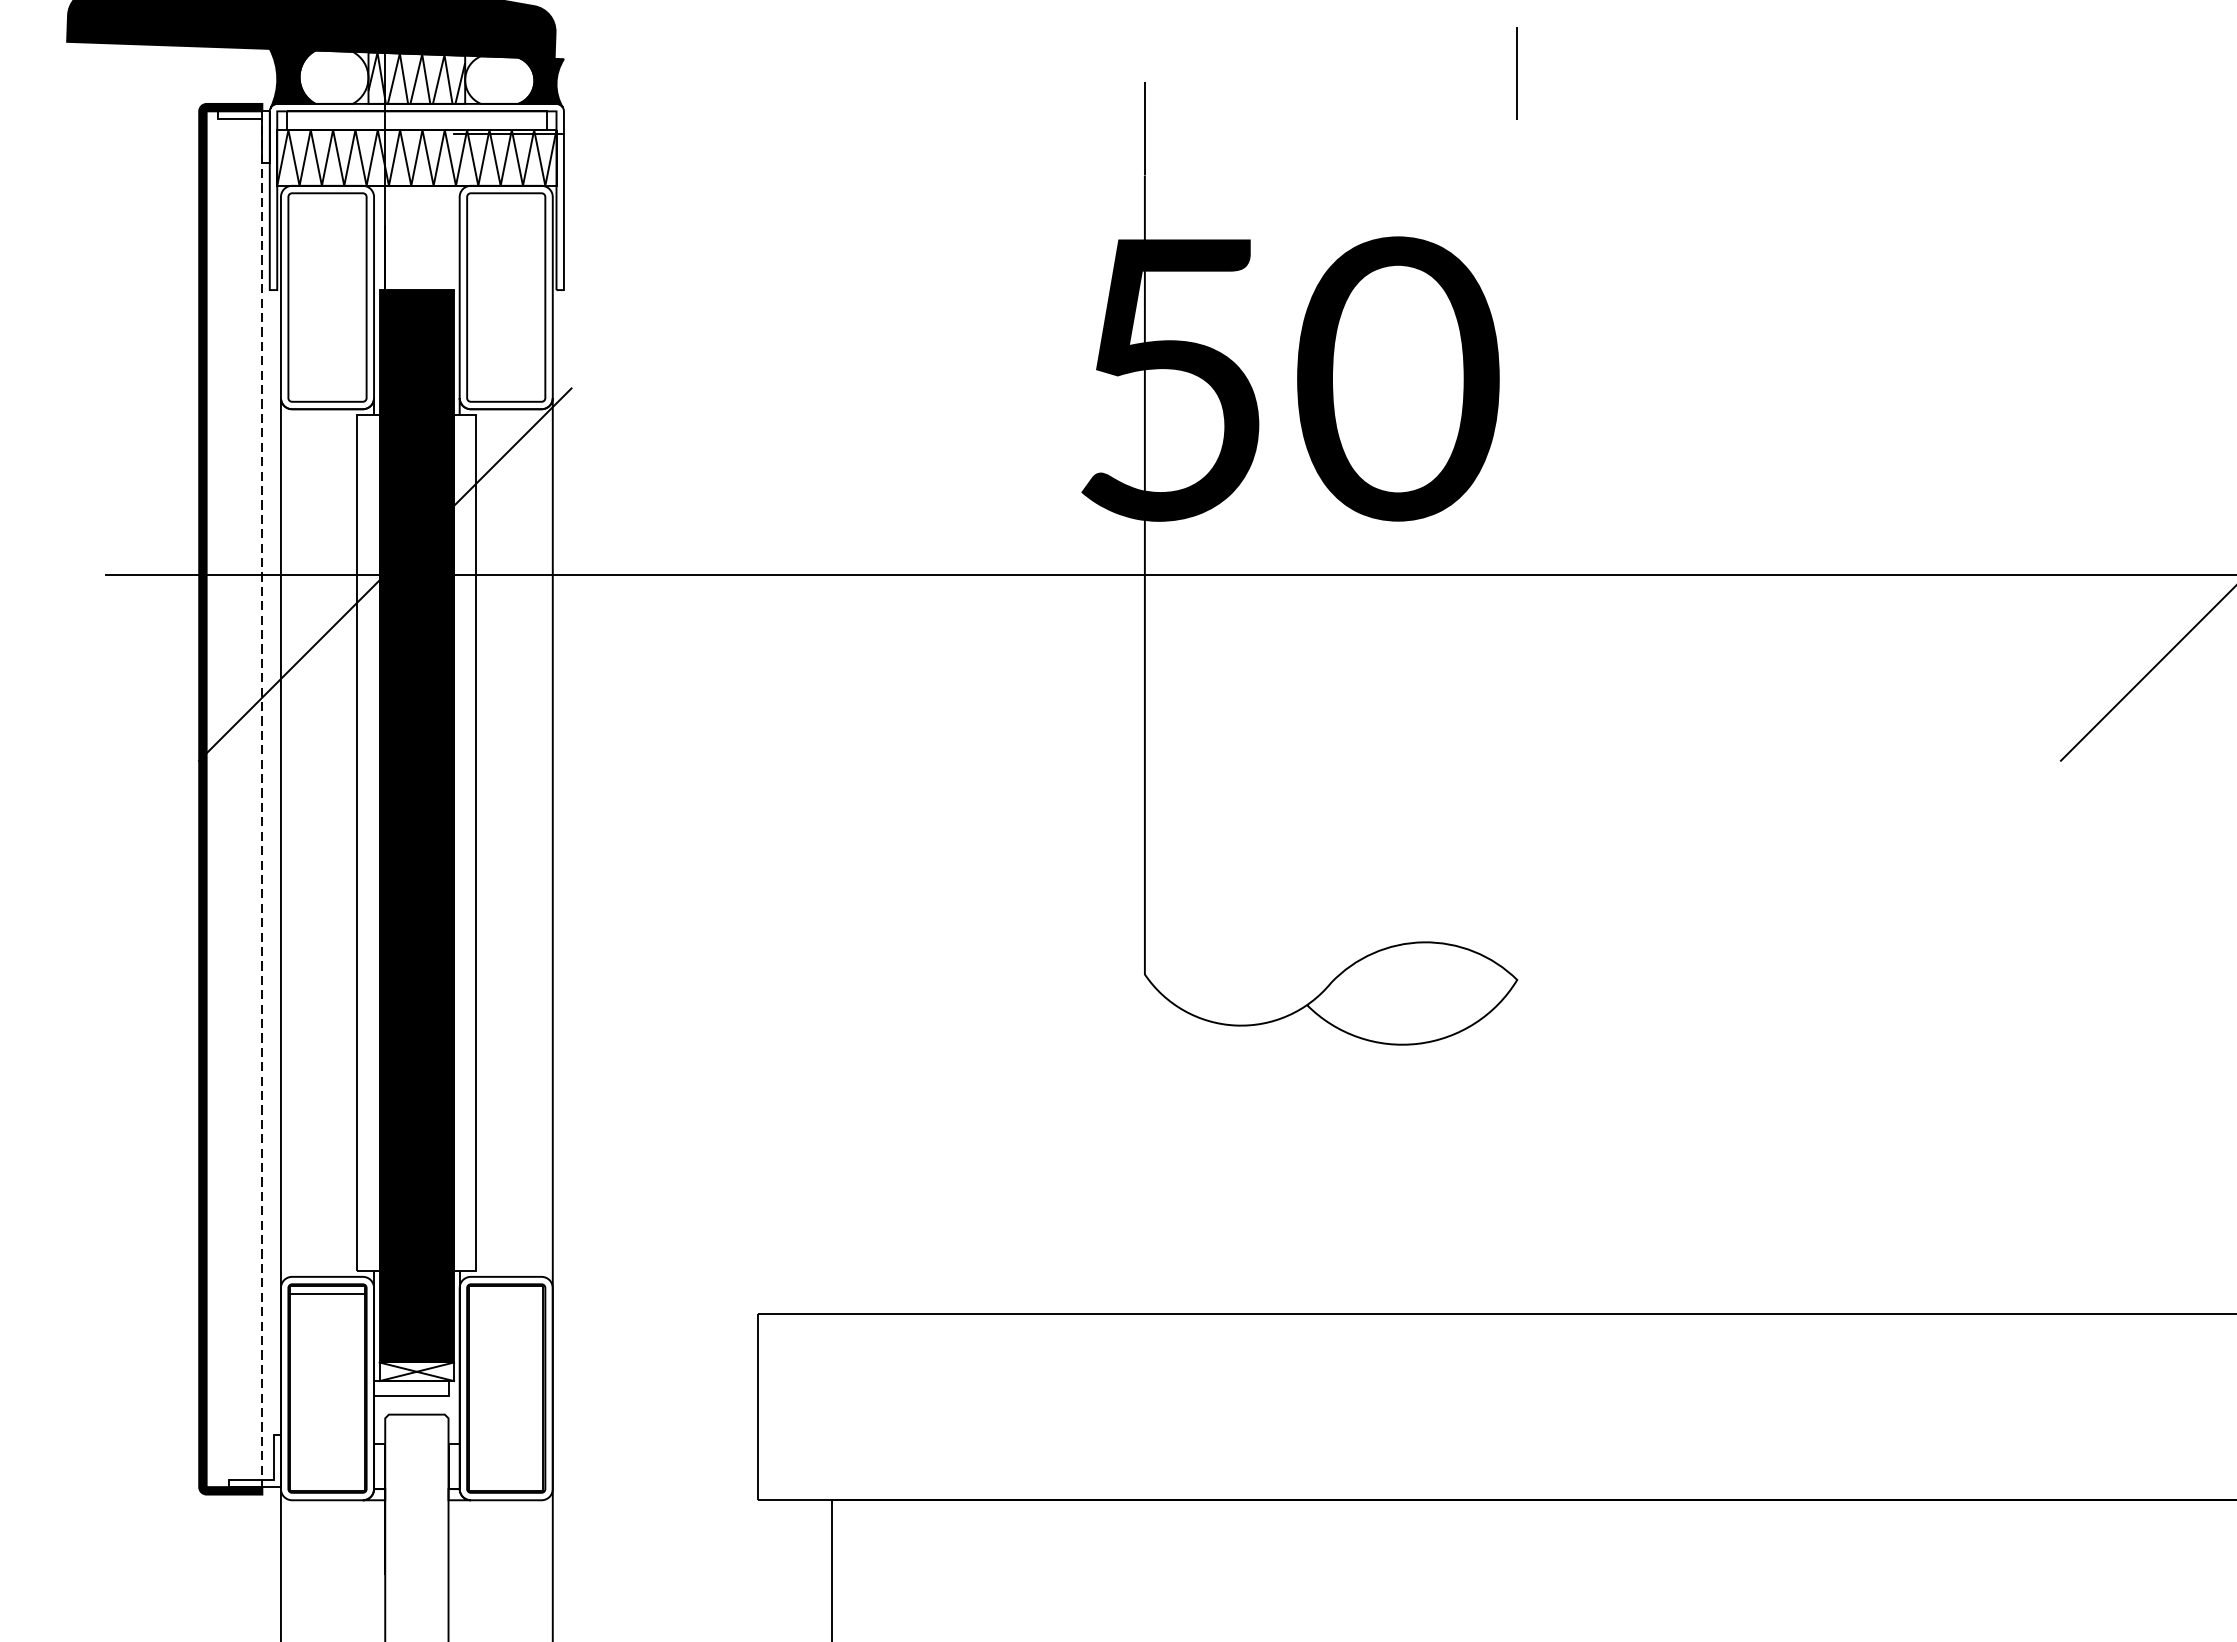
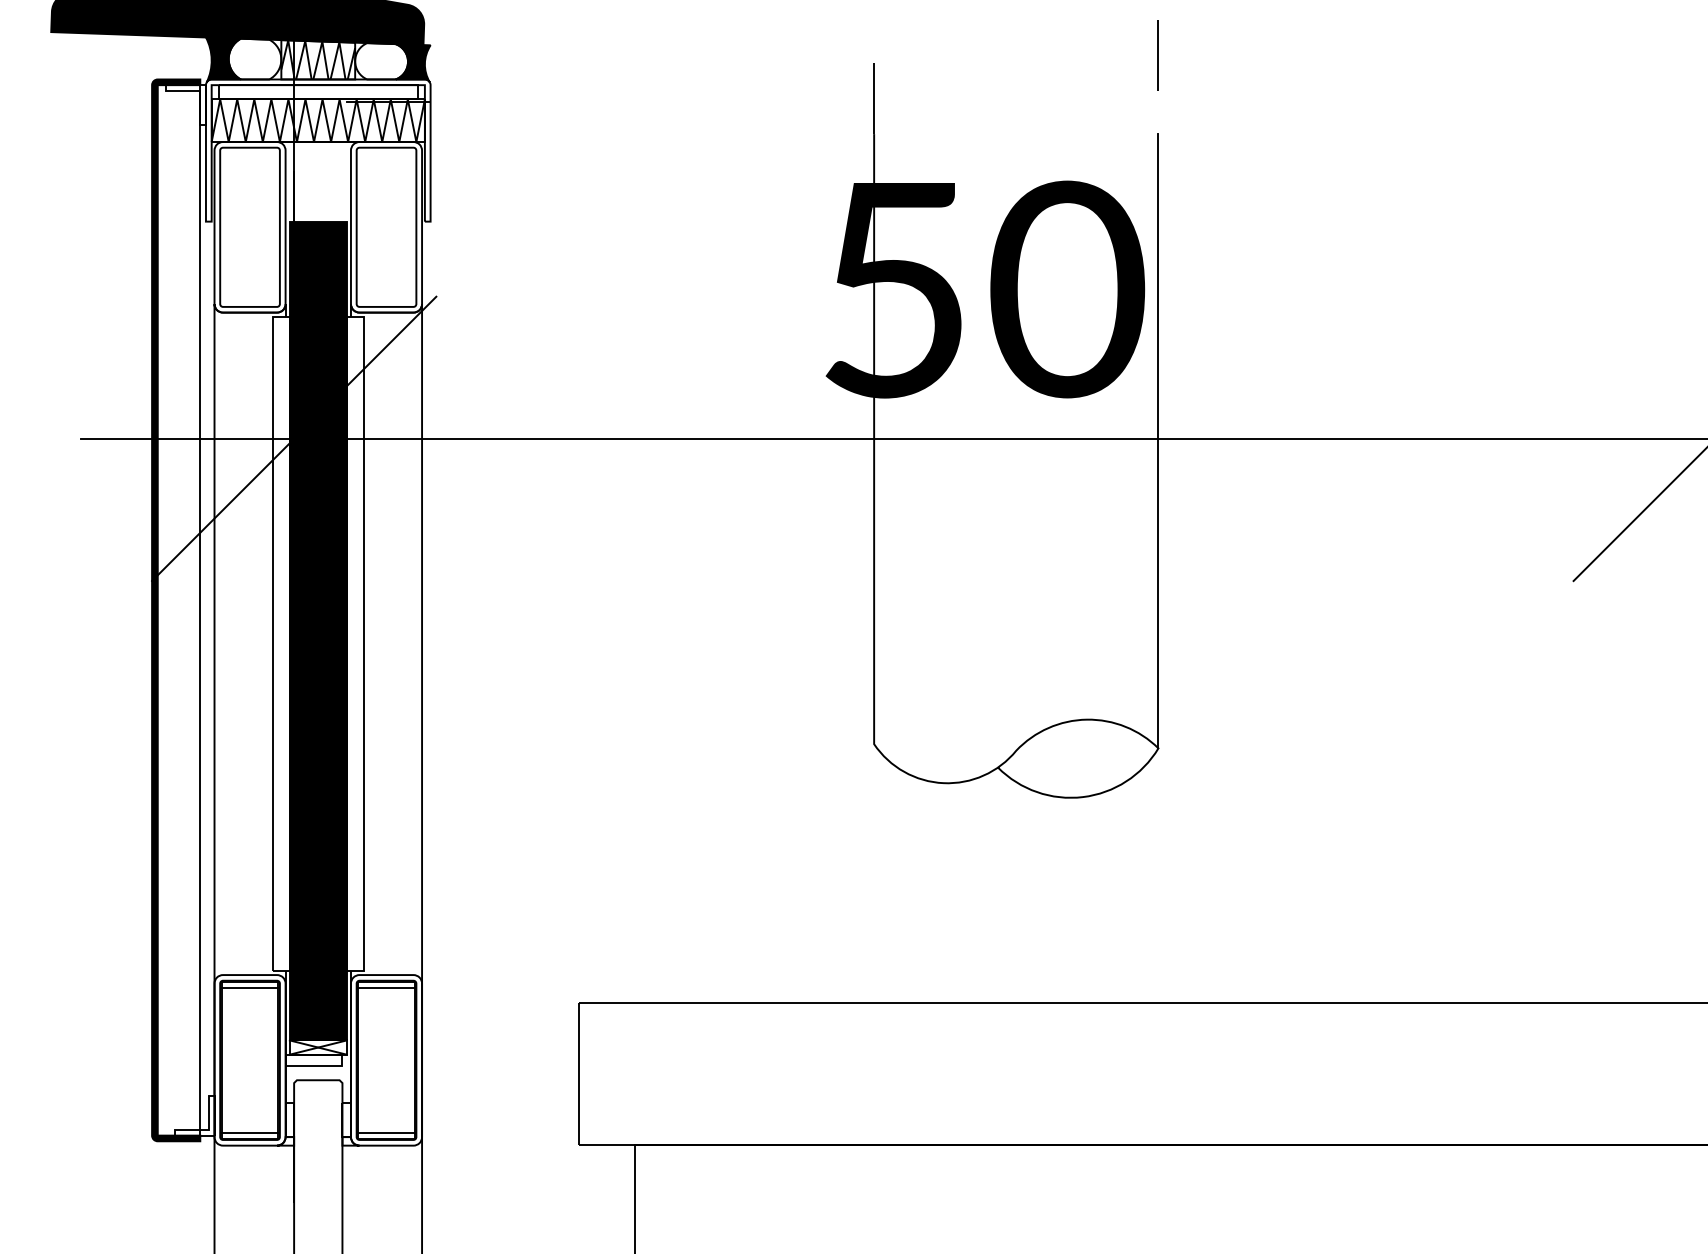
line: (1517, 578) -> (1158, 441), added
line: (262, 799) -> (200, 610), dashed -> solid
line: (506, 1293) -> (386, 987), added
line: (326, 1483) -> (249, 1132), added
line: (506, 1483) -> (386, 1132), added

